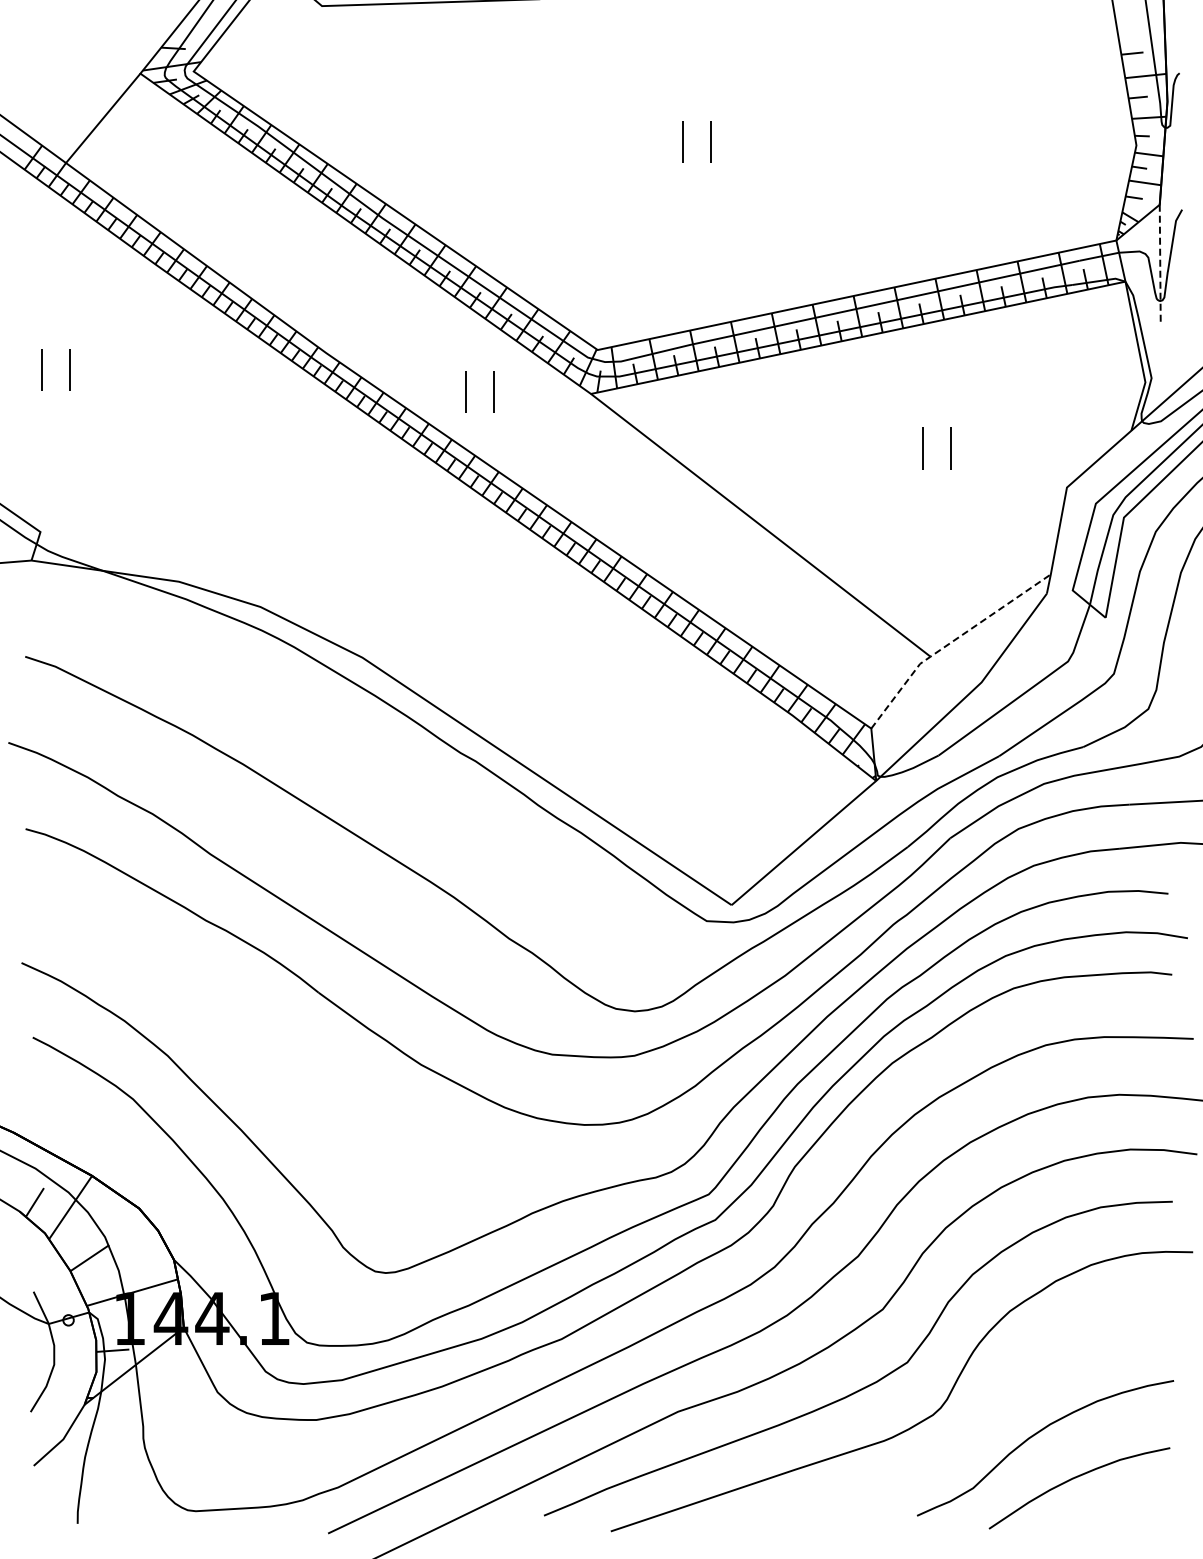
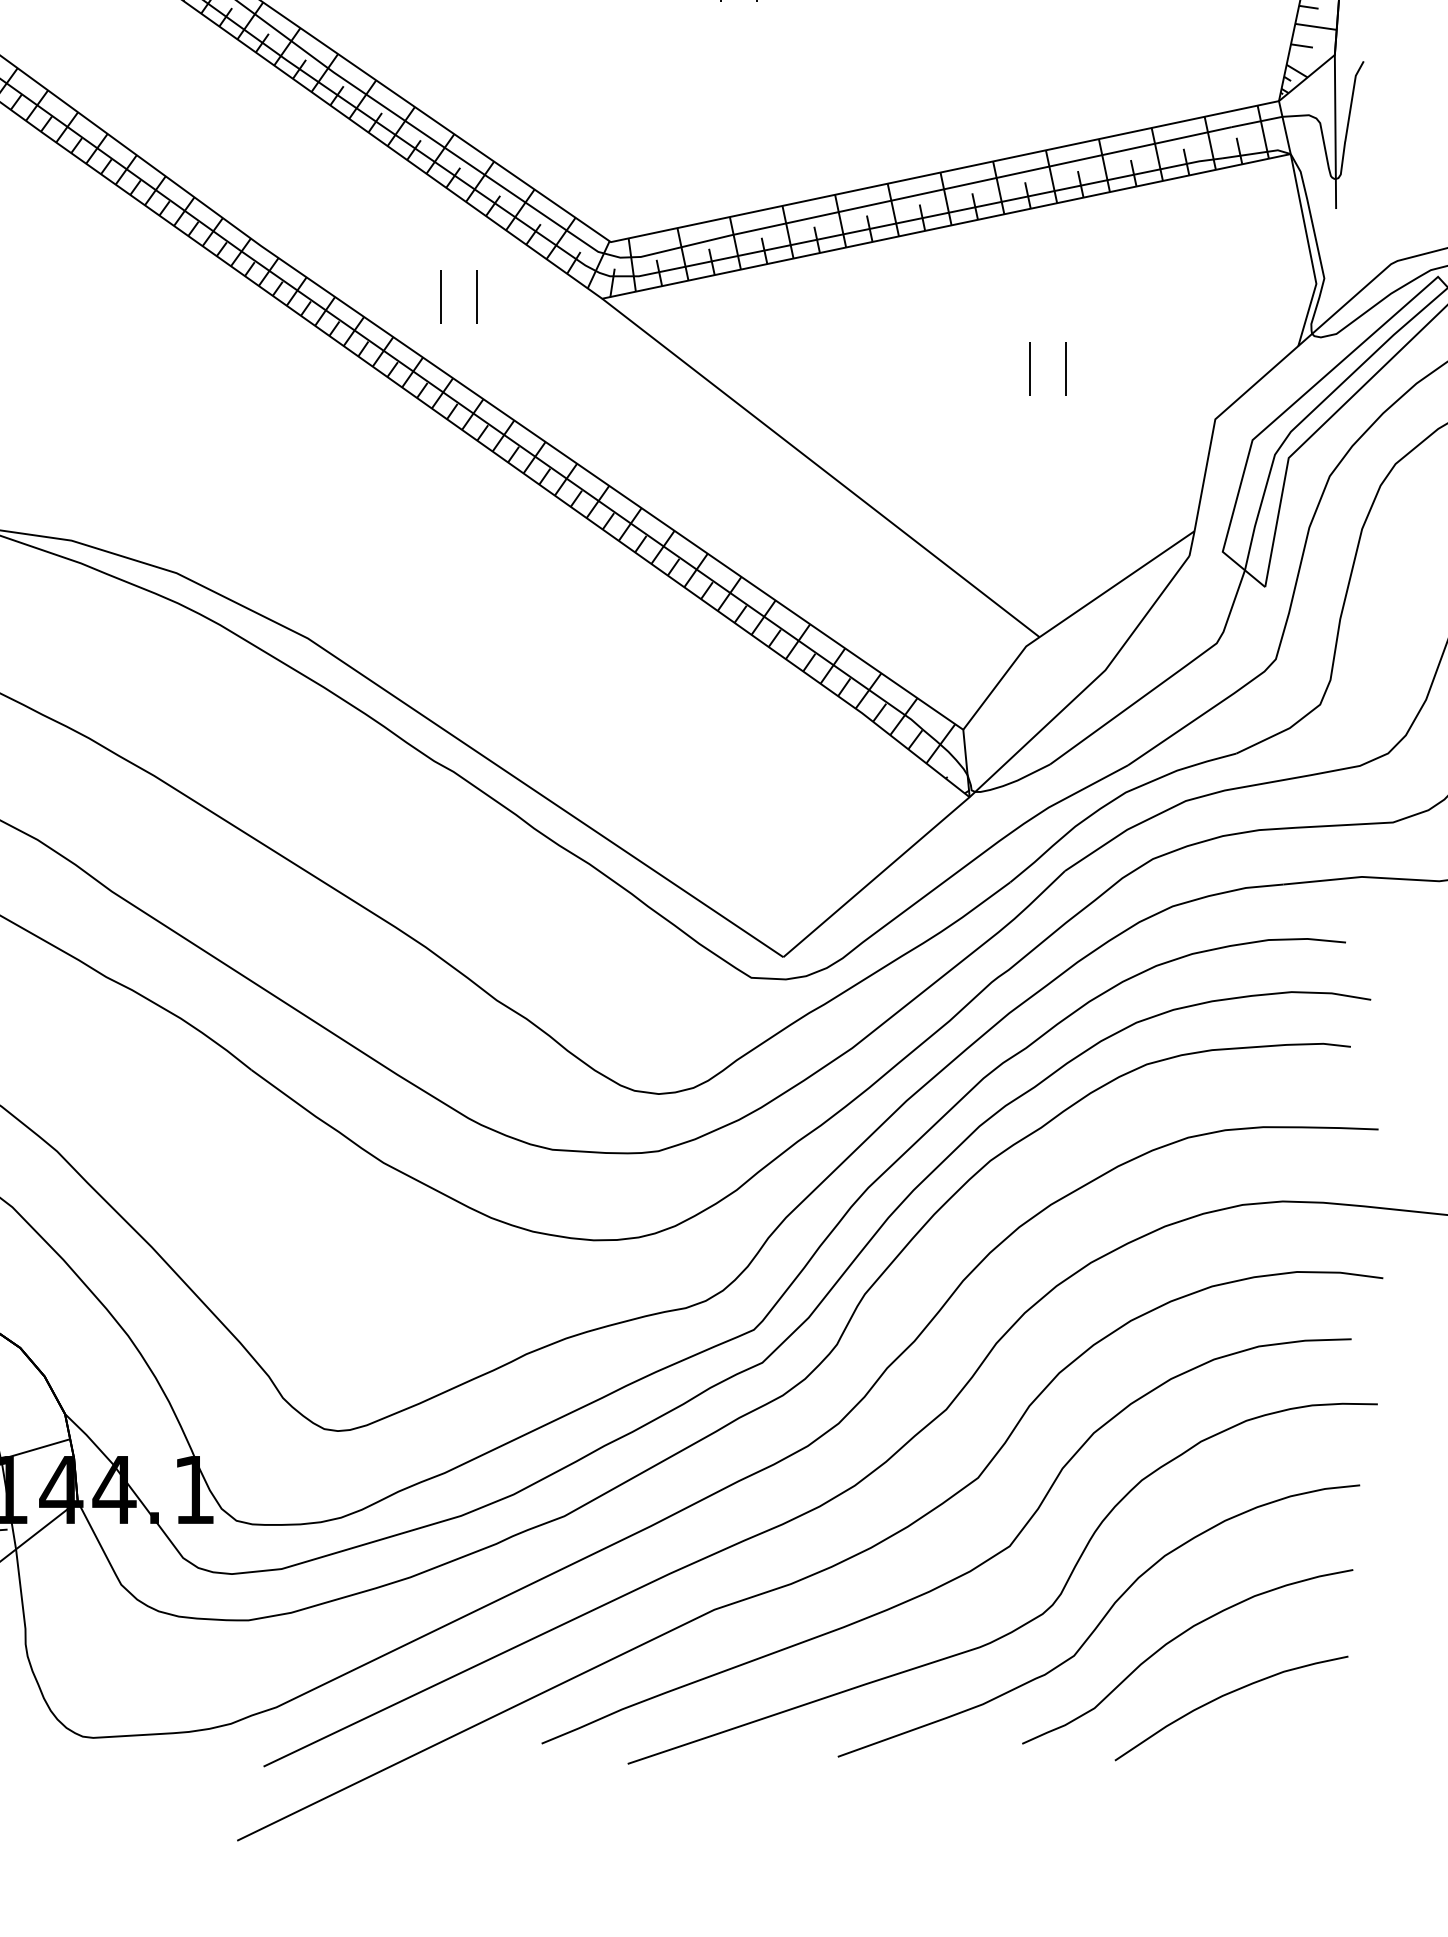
line: (1160, 264) -> (1335, 131), dashed -> solid
line: (951, 642) -> (1066, 618), dashed -> solid
curve: (977, 1420) -> (1100, 1621), added

